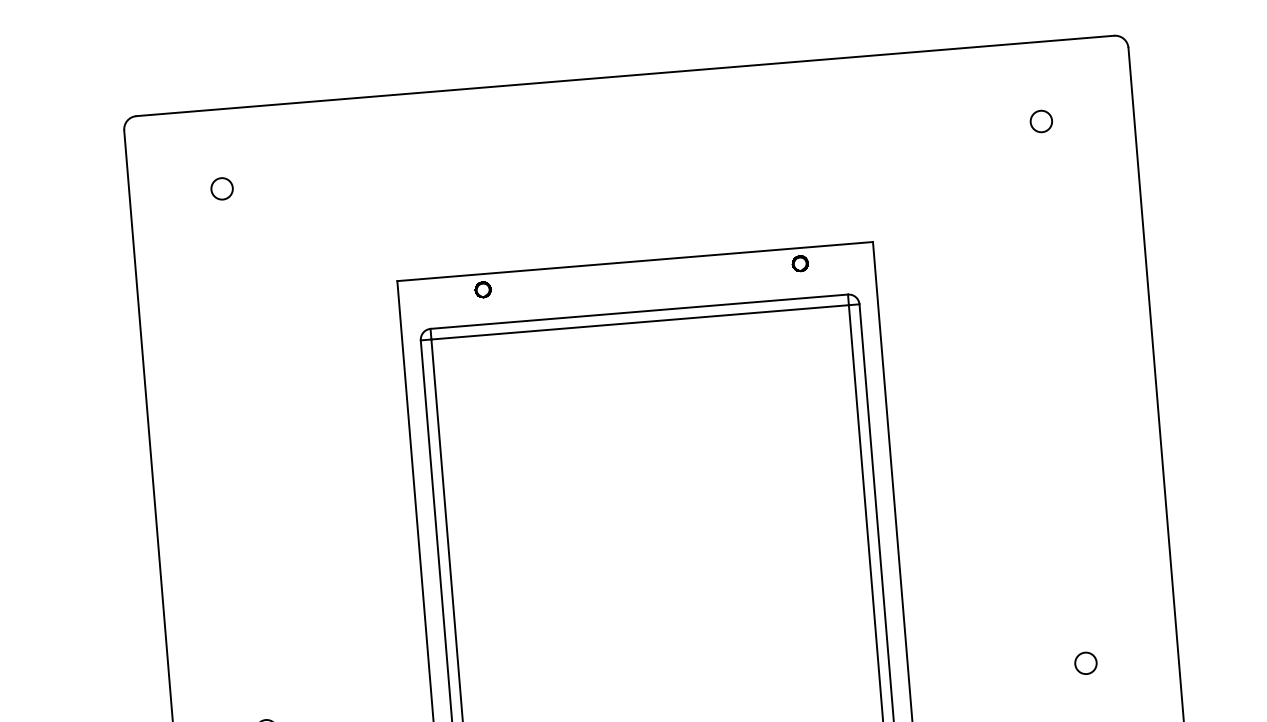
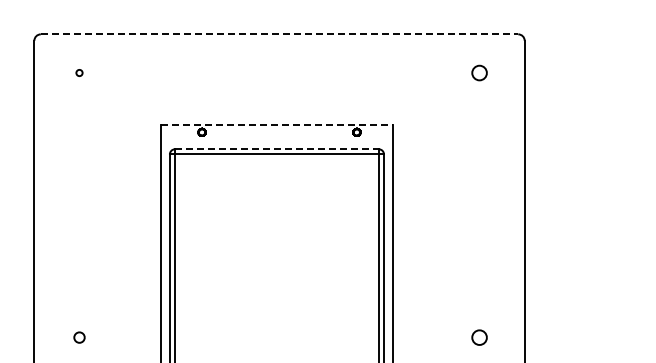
line: (625, 76) -> (279, 34), solid -> dashed
circle: (1041, 120) -> (479, 72), size x1.4
circle: (222, 187) -> (79, 72), size x0.6
line: (636, 260) -> (277, 124), solid -> dashed
line: (638, 312) -> (276, 149), solid -> dashed
circle: (1085, 663) -> (479, 337), size x1.4

